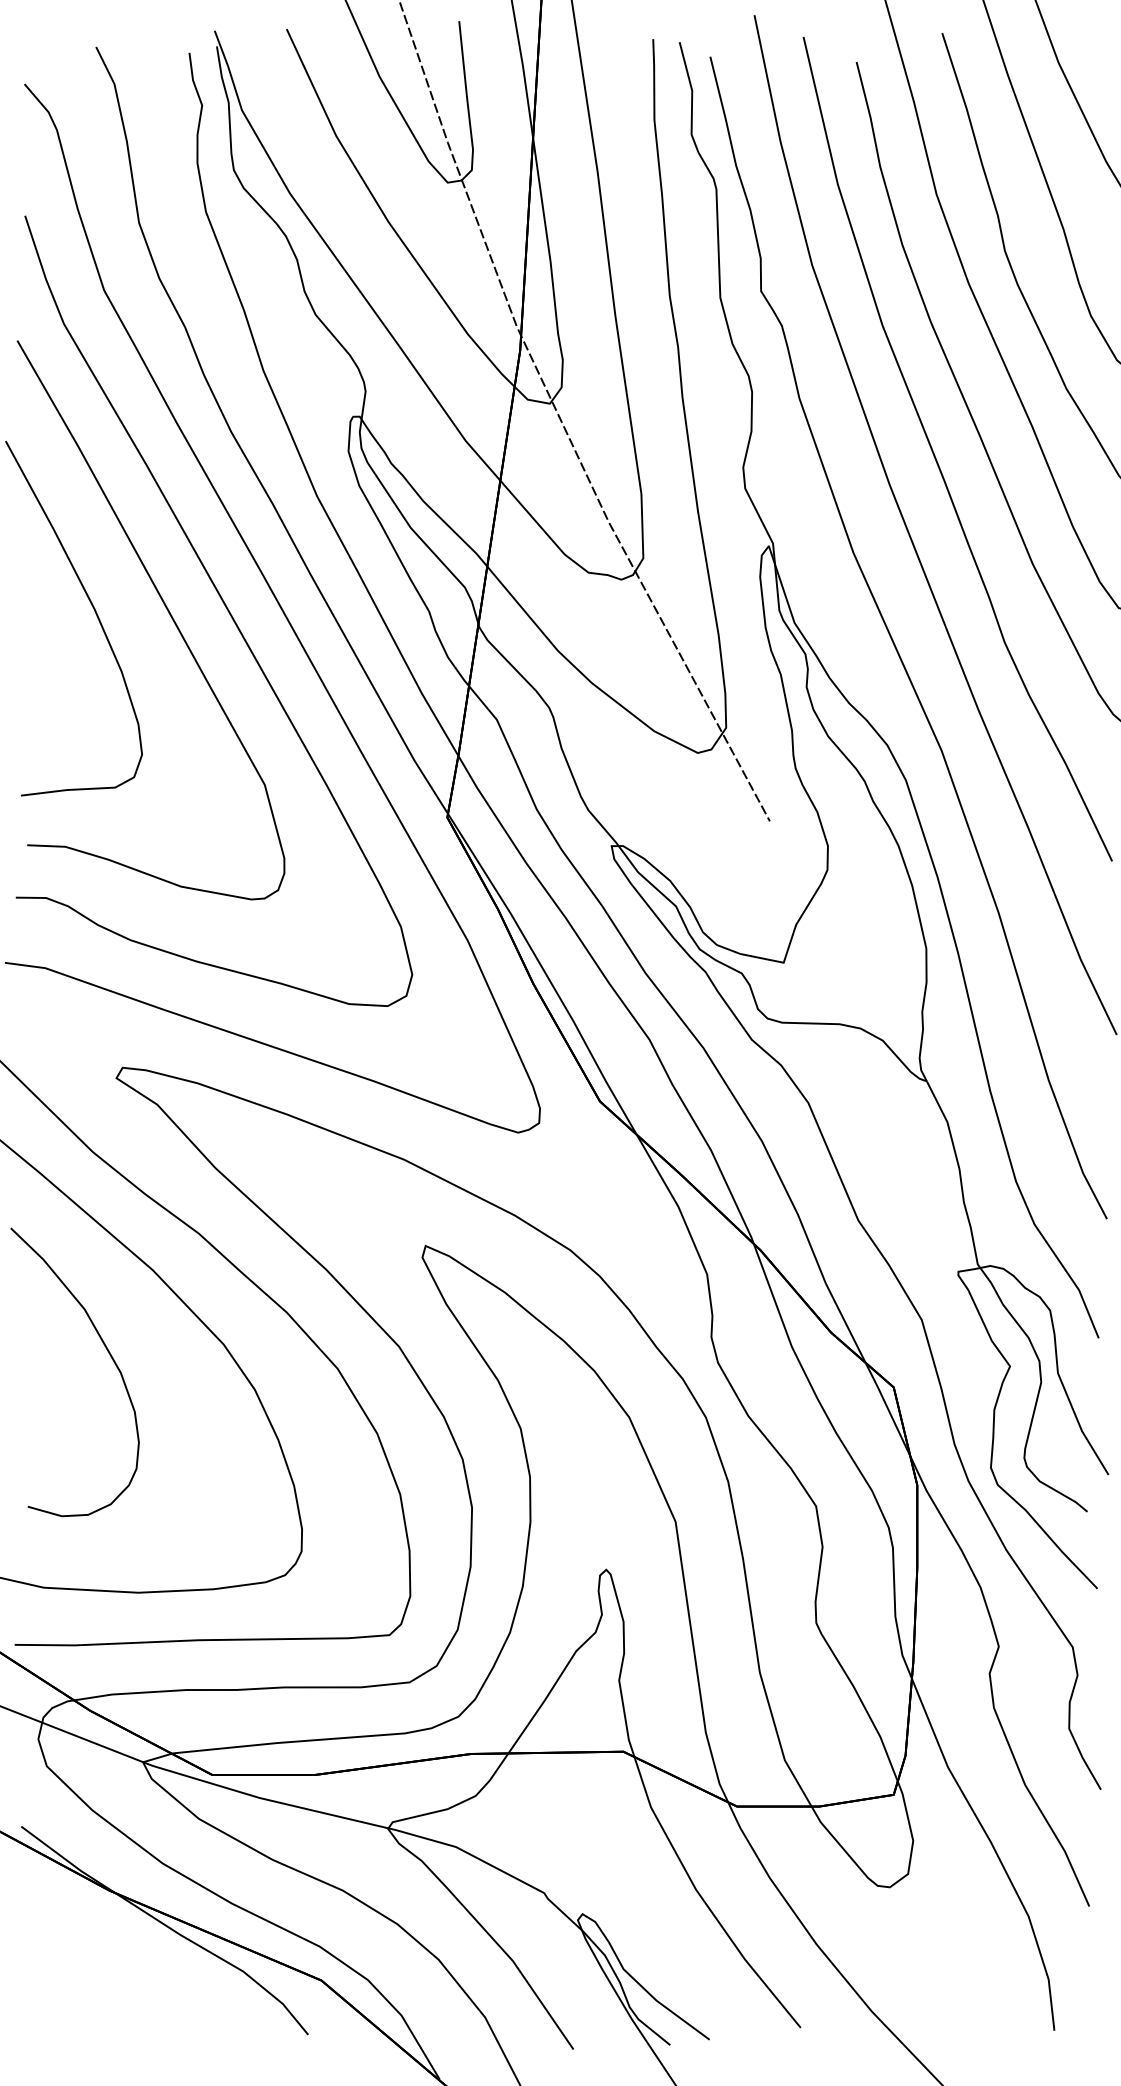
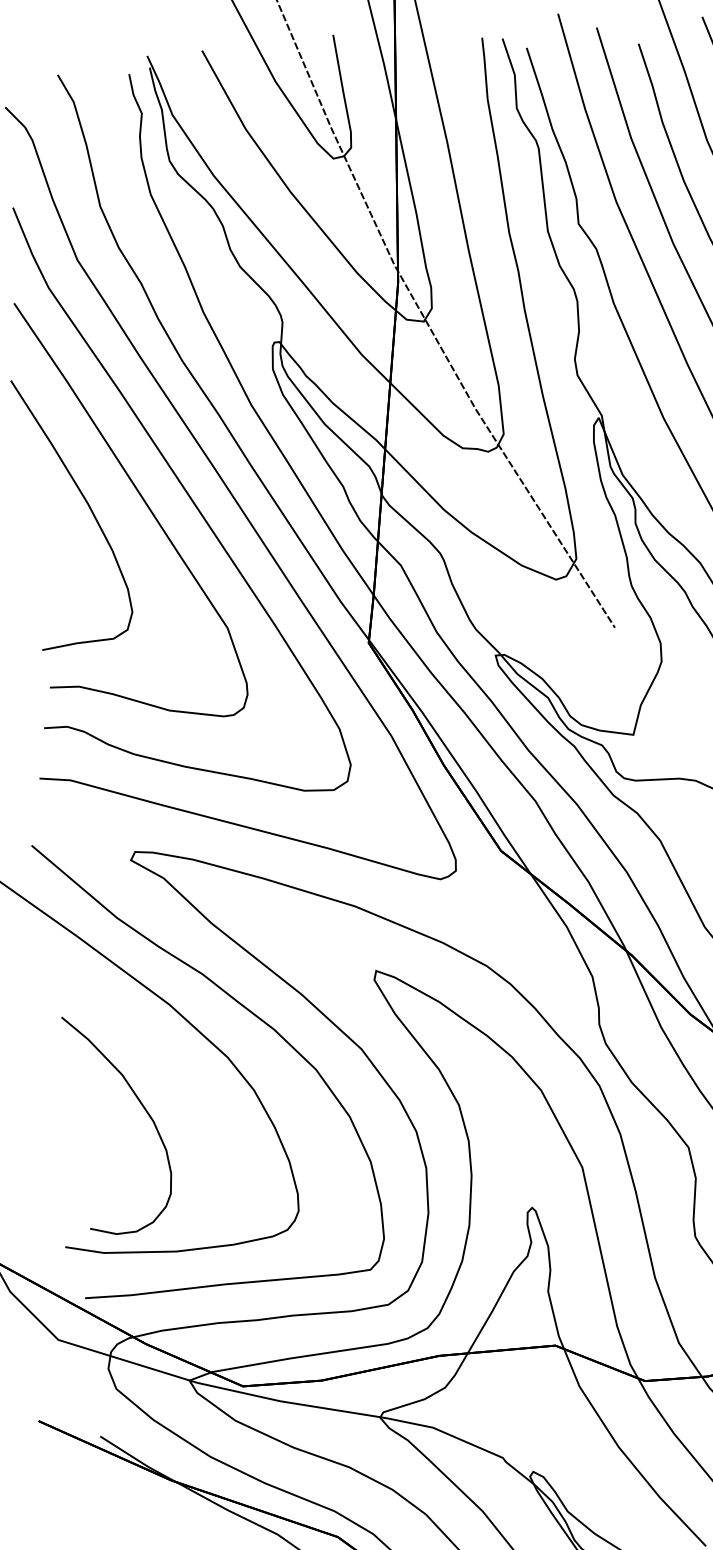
curve: (109, 1355) -> (143, 1108), moved

